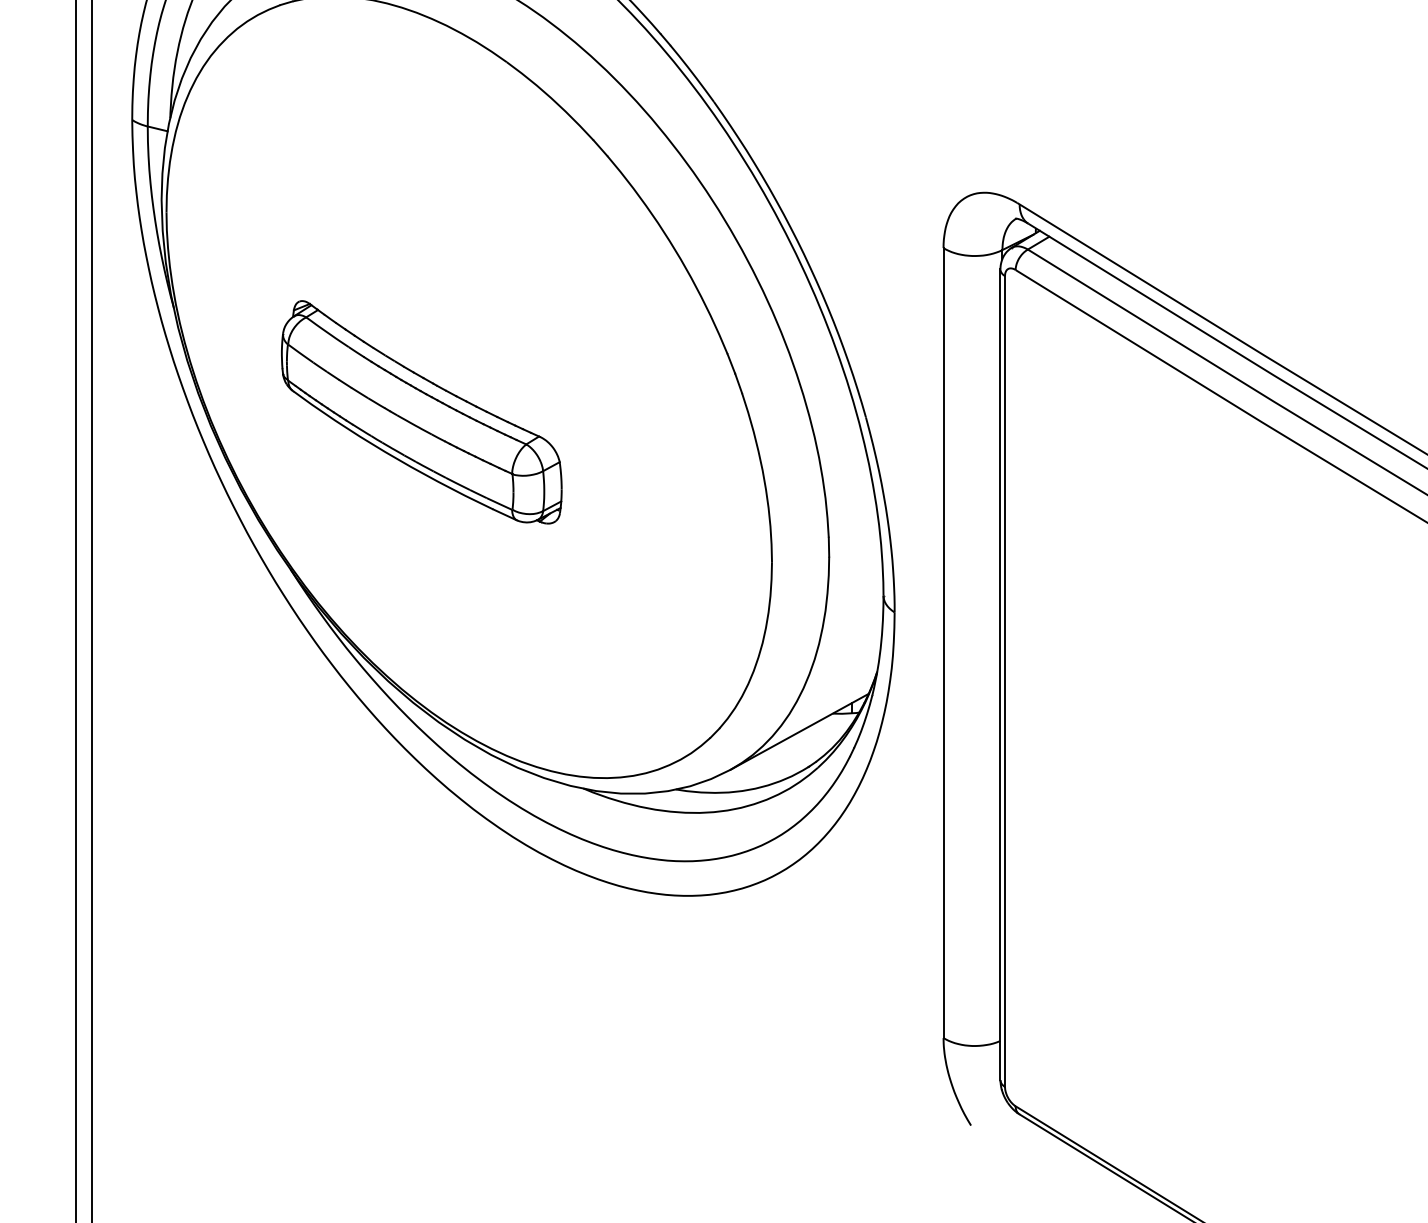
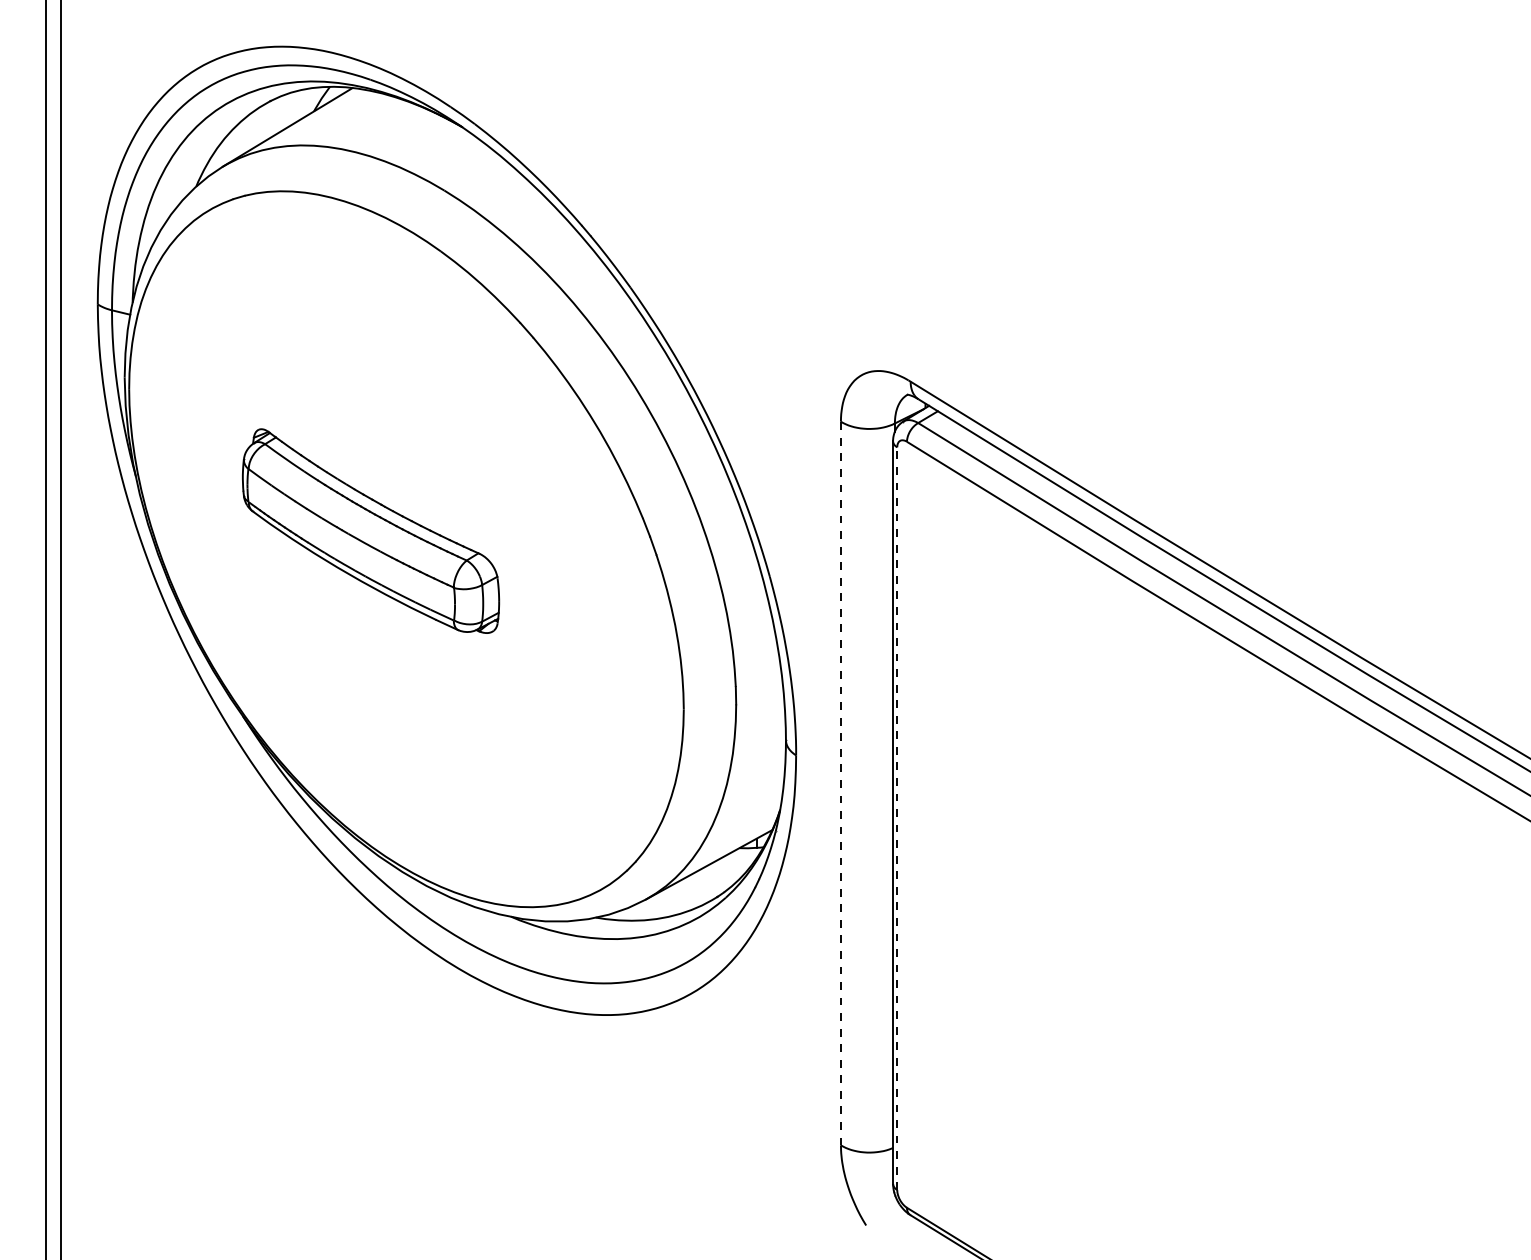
part: (422, 411) -> (371, 530), moved
line: (943, 643) -> (840, 783), solid -> dashed
line: (1005, 681) -> (897, 818), solid -> dashed

